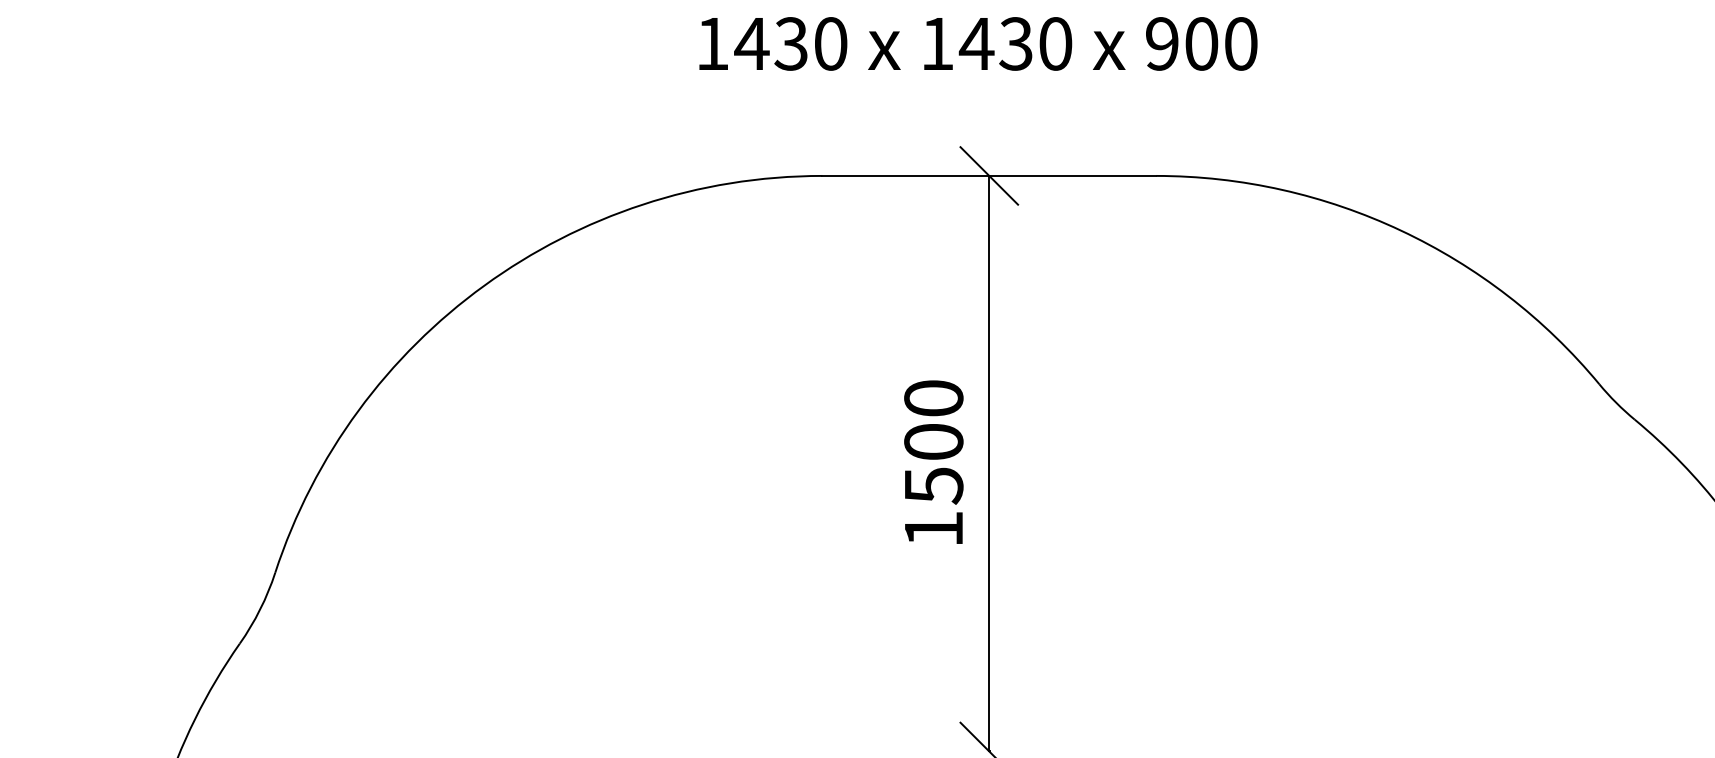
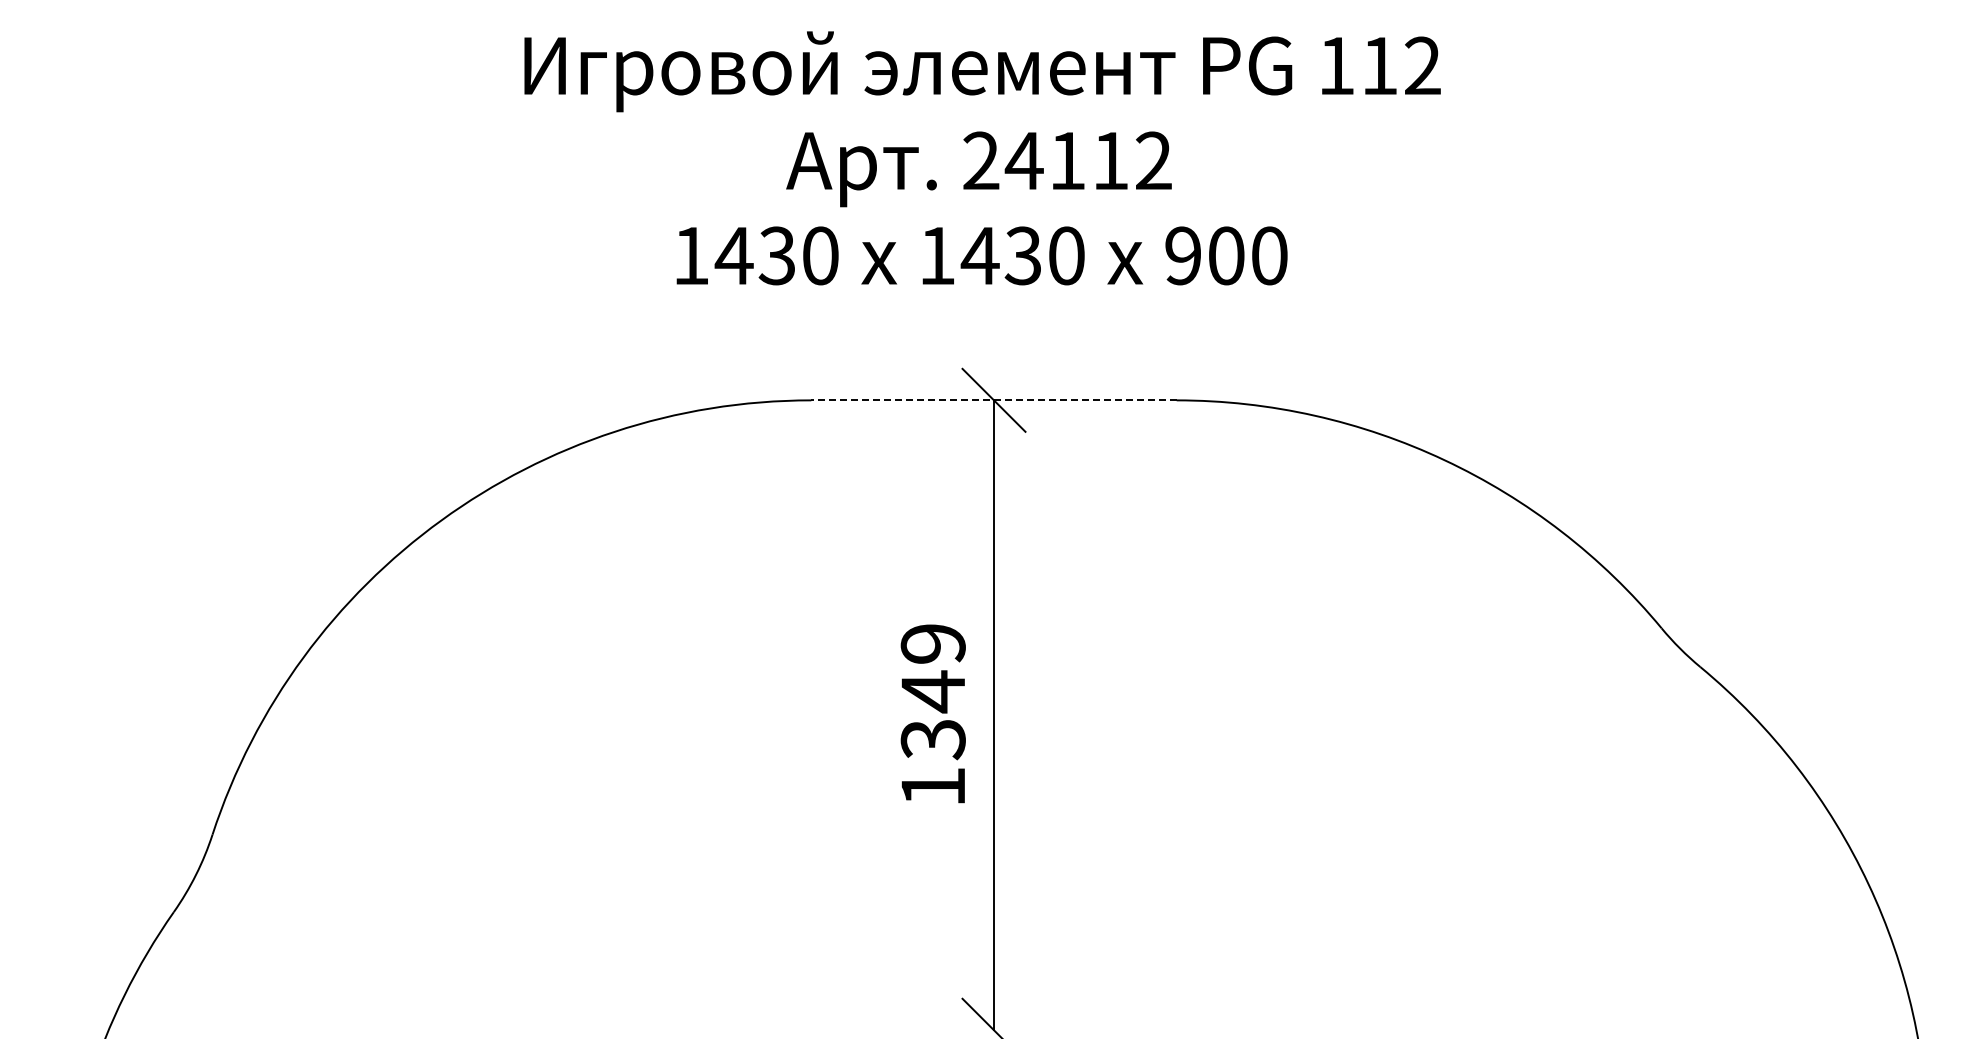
line: (989, 176) -> (994, 400), solid -> dashed
text: (933, 442) -> (932, 692), 1500 -> 1349

